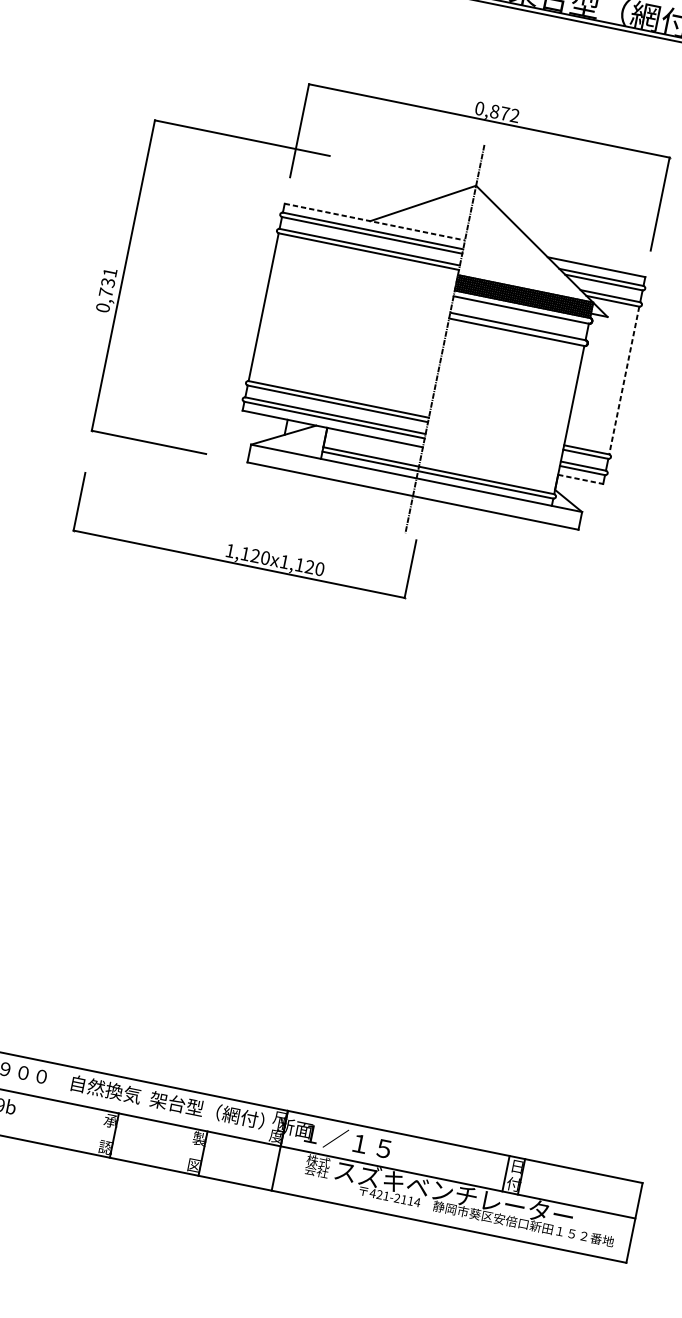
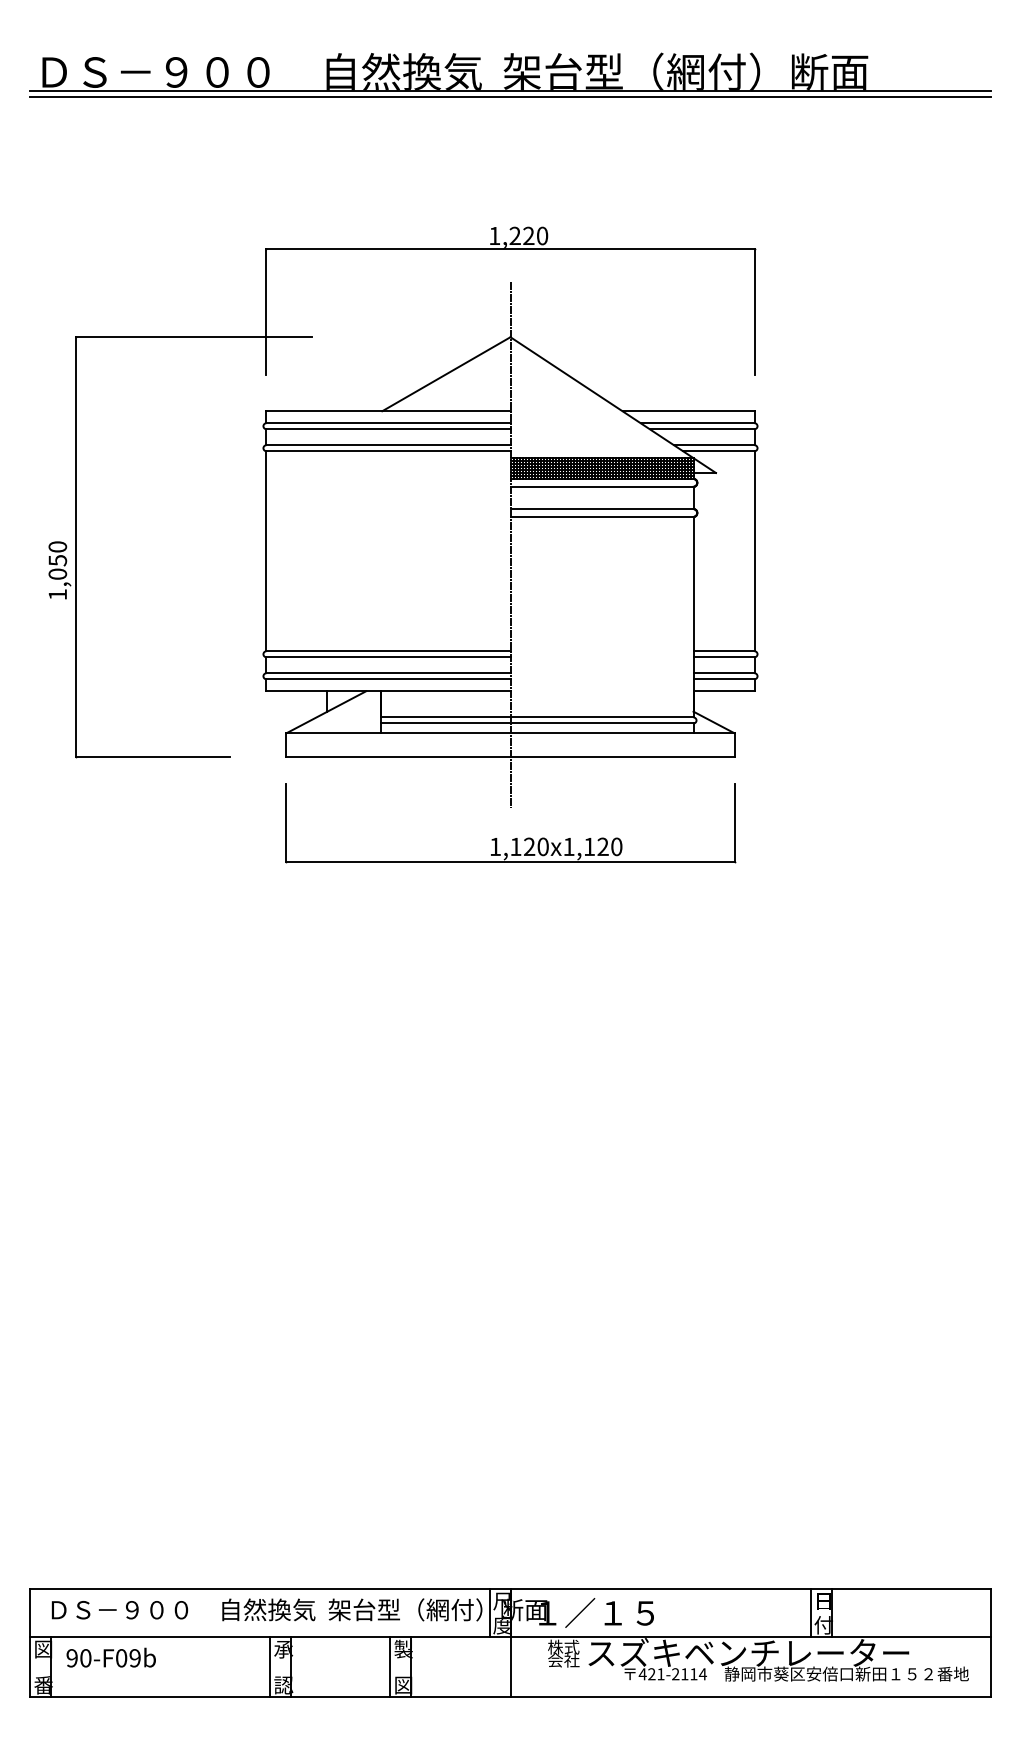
text: (497, 111) -> (518, 235), 0,872 -> 1,220
line: (374, 222) -> (388, 411), dashed -> solid
text: (106, 290) -> (57, 570), 0,731 -> 1,050
line: (624, 380) -> (754, 551), dashed -> solid
line: (581, 479) -> (724, 691), dashed -> solid
part: (244, 547) -> (513, 838), moved
line: (268, 1125) -> (489, 1613), added
line: (98, 1132) -> (270, 1667), added
line: (187, 1150) -> (390, 1667), added

